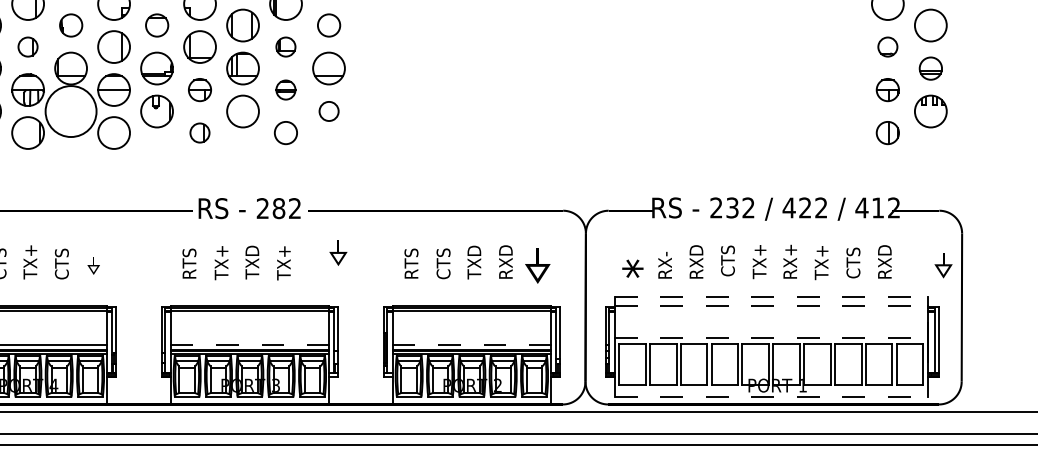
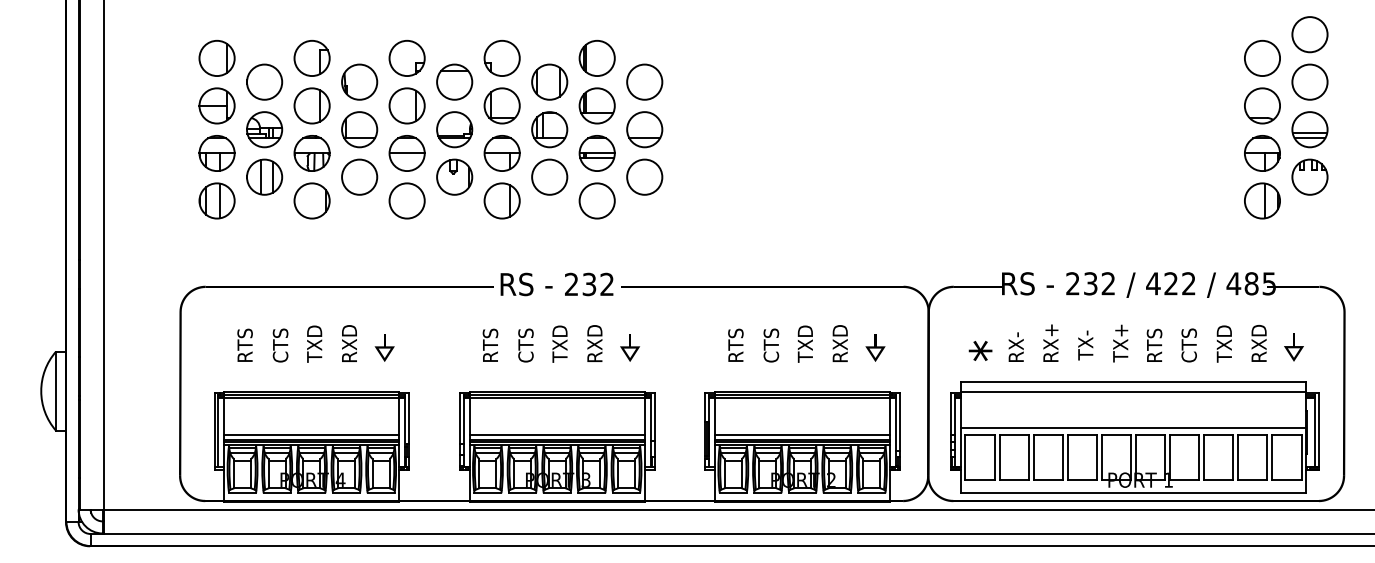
part: (70, 24) -> (359, 81), size x1.43
part: (156, 24) -> (454, 81), size x1.43
circle: (328, 24) -> (644, 81), size x1.43
part: (27, 46) -> (311, 105), size x1.67
part: (285, 46) -> (596, 105), size x1.67
part: (887, 46) -> (1262, 105), size x1.67
part: (930, 68) -> (1309, 129), size x1.43
part: (199, 90) -> (501, 153), size x1.43
part: (285, 90) -> (596, 153), size x1.67
part: (887, 90) -> (1262, 153), size x1.43
circle: (70, 110) -> (359, 176), size x0.62
circle: (328, 110) -> (644, 176), size x1.67
part: (199, 132) -> (501, 200), size x1.67
circle: (285, 132) -> (596, 200), size x1.43
part: (887, 132) -> (1262, 200), size x1.43
text: (885, 207) -> (1259, 283), 412 -> 485
text: (279, 208) -> (589, 284), 282 -> 232
text: (30, 250) -> (314, 330), TX+ -> TXD
text: (696, 250) -> (1050, 330), RXD -> RX+
part: (337, 252) -> (629, 347), moved
text: (790, 256) -> (1154, 337), RX+ -> RTS
text: (61, 261) -> (349, 343), CTS -> RXD
text: (727, 261) -> (1085, 342), CTS -> TX-
text: (853, 261) -> (1224, 343), CTS -> TXD
text: (221, 262) -> (525, 344), TX+ -> CTS
text: (283, 262) -> (594, 344), TX+ -> RXD
text: (820, 262) -> (1188, 344), TX+ -> CTS
part: (93, 265) -> (384, 347), size x1.43
part: (537, 265) -> (875, 347), size x0.71
part: (943, 265) -> (1293, 347), moved
line: (771, 297) -> (1133, 382), dashed -> solid
line: (771, 306) -> (1133, 392), dashed -> solid
line: (771, 338) -> (1133, 428), dashed -> solid
line: (250, 345) -> (557, 435), dashed -> solid
line: (471, 345) -> (802, 435), dashed -> solid
line: (771, 397) -> (1133, 493), dashed -> solid

